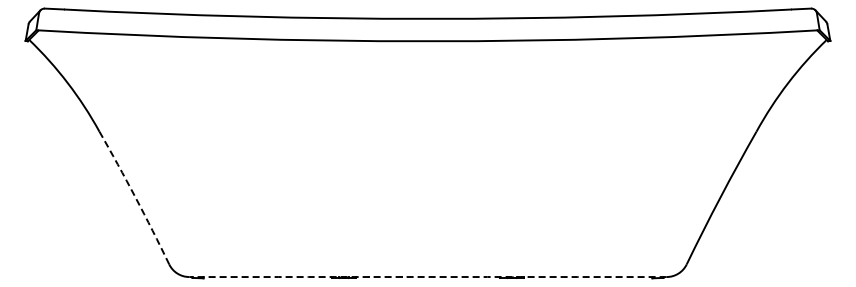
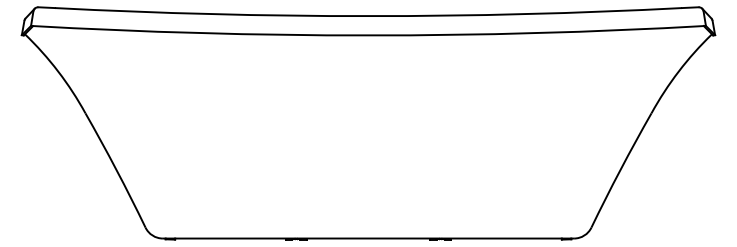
arc: (135, 197) -> (116, 170), dashed -> solid
arc: (428, 277) -> (368, 238), dashed -> solid

